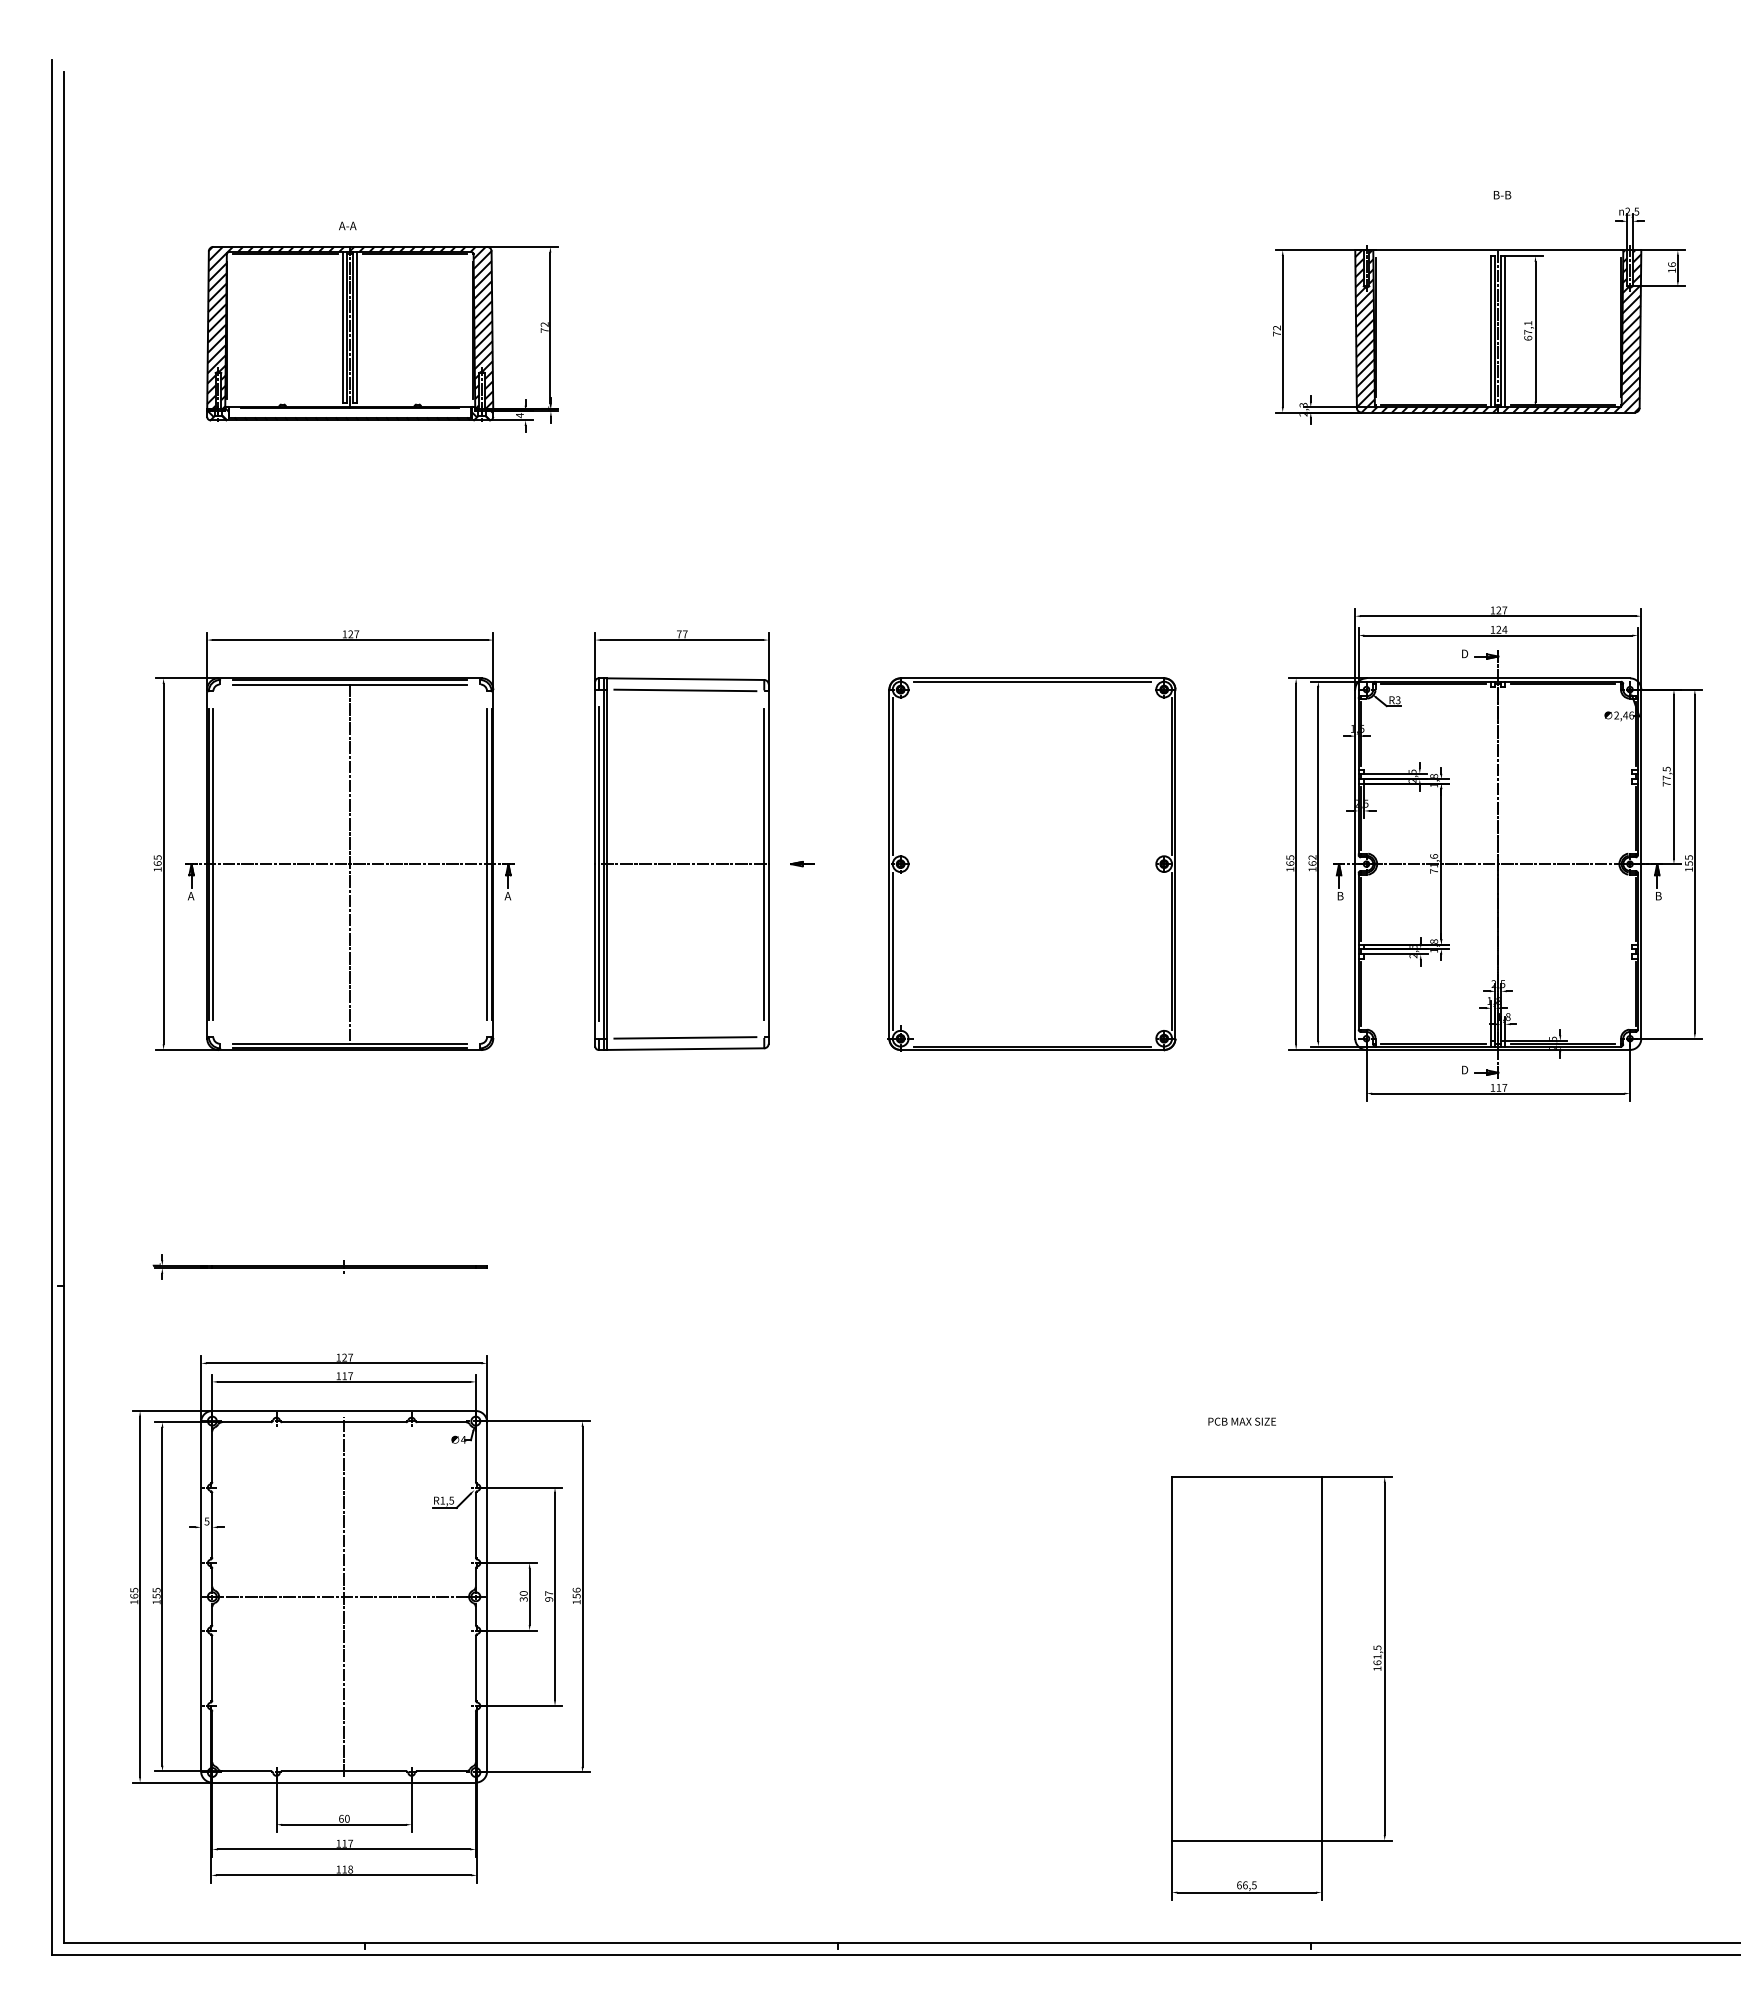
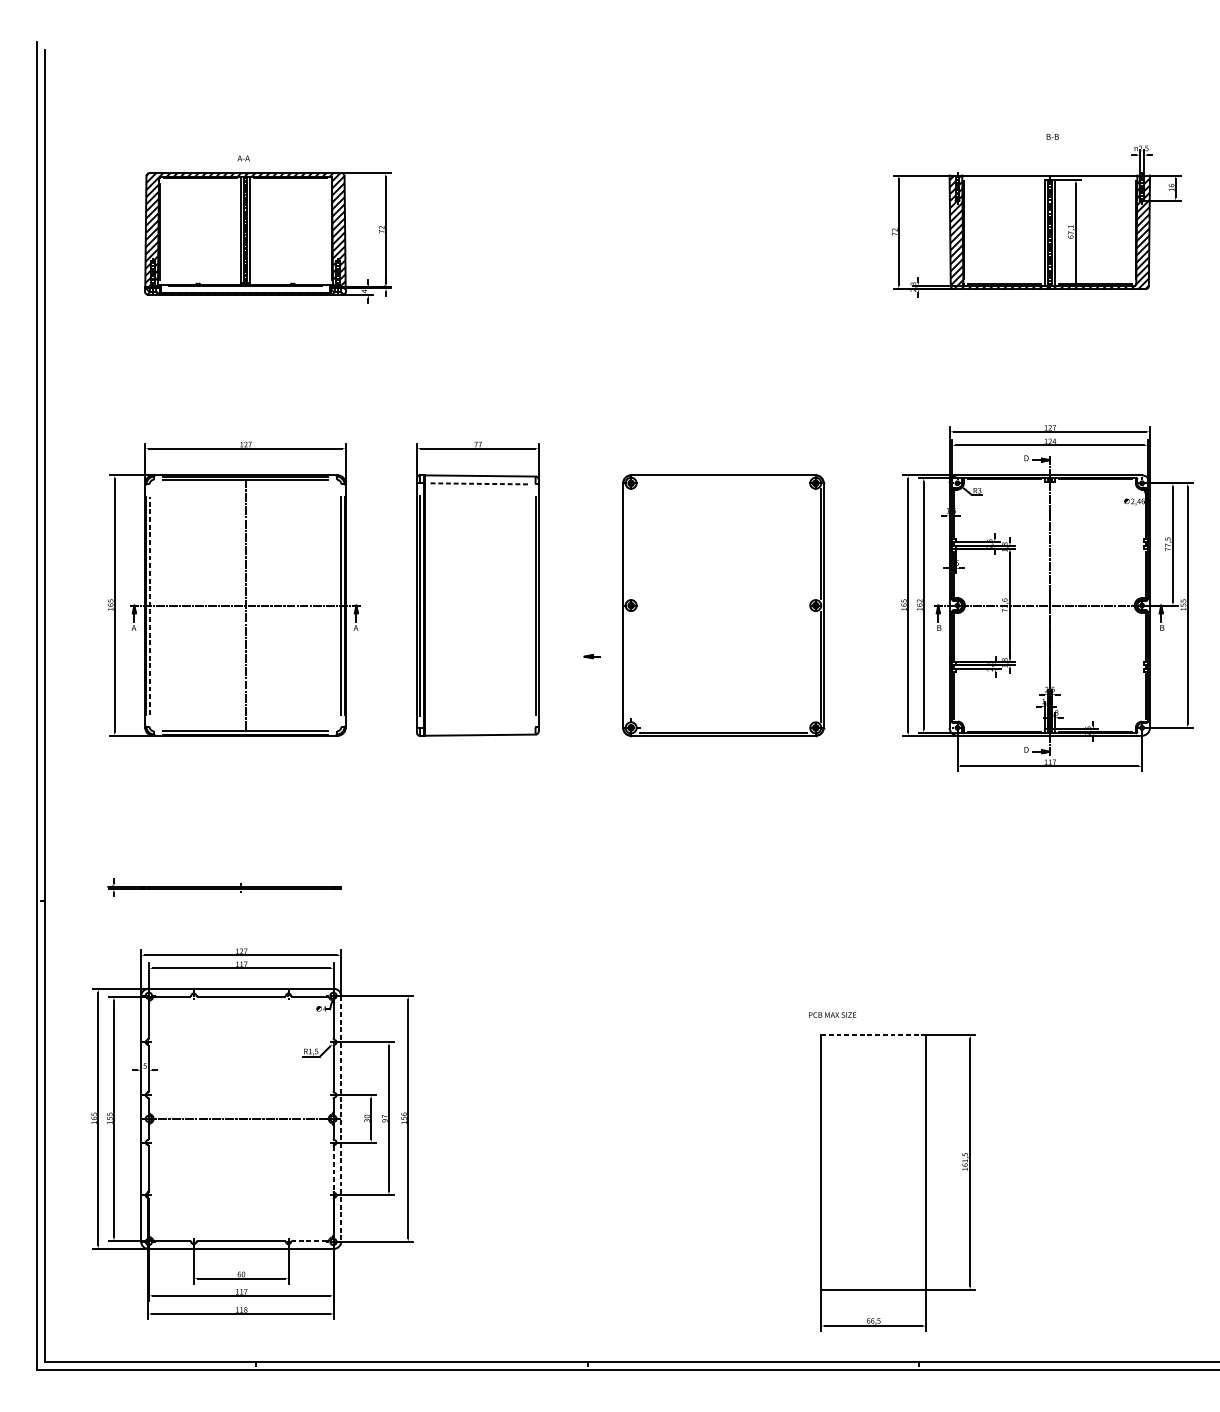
line: (1032, 681) -> (723, 477), removed
line: (685, 690) -> (480, 483), solid -> dashed
line: (892, 776) -> (625, 544), removed
line: (213, 864) -> (149, 605), solid -> dashed
line: (684, 864) -> (479, 605), removed
part: (802, 864) -> (592, 656), moved
line: (892, 950) -> (625, 666), removed
line: (685, 1037) -> (480, 727), removed
text: (1241, 1421) -> (832, 1014), moved
line: (1246, 1476) -> (873, 1034), solid -> dashed
line: (344, 1596) -> (241, 1118), removed
line: (487, 1596) -> (341, 1118), solid -> dashed
line: (475, 1668) -> (333, 1169), solid -> dashed
line: (441, 1771) -> (309, 1241), solid -> dashed

